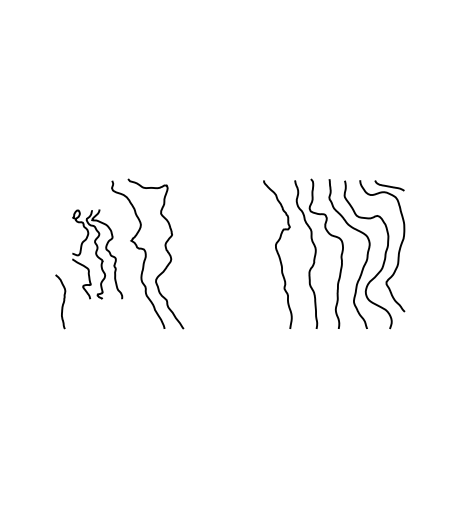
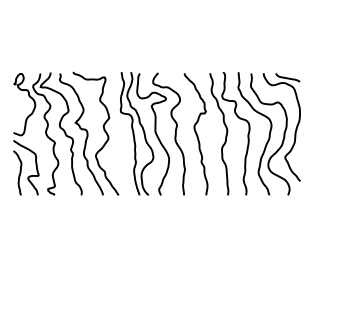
part: (97, 254) -> (47, 134), size x1.67
part: (225, 254) -> (153, 134), added

